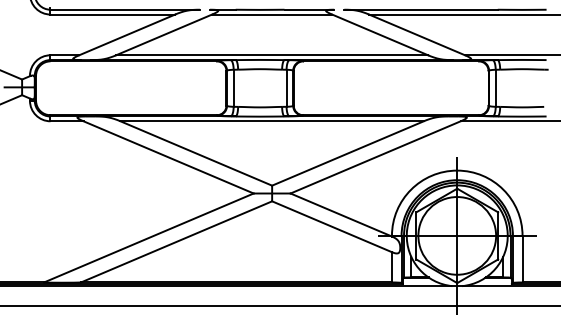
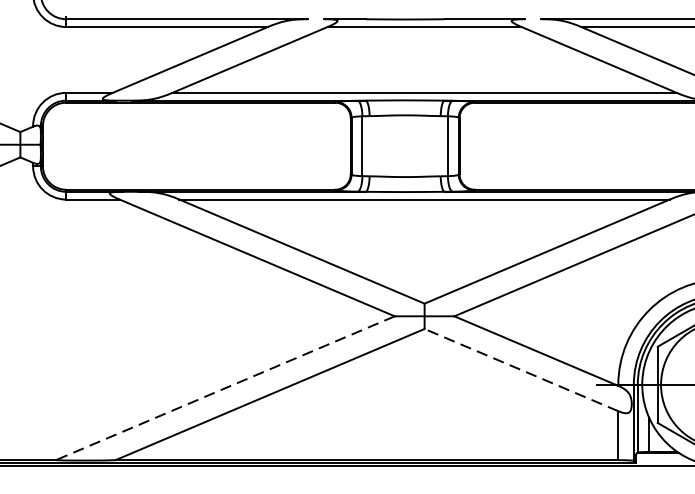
line: (331, 226) -> (520, 369), solid -> dashed
line: (148, 237) -> (224, 387), solid -> dashed

